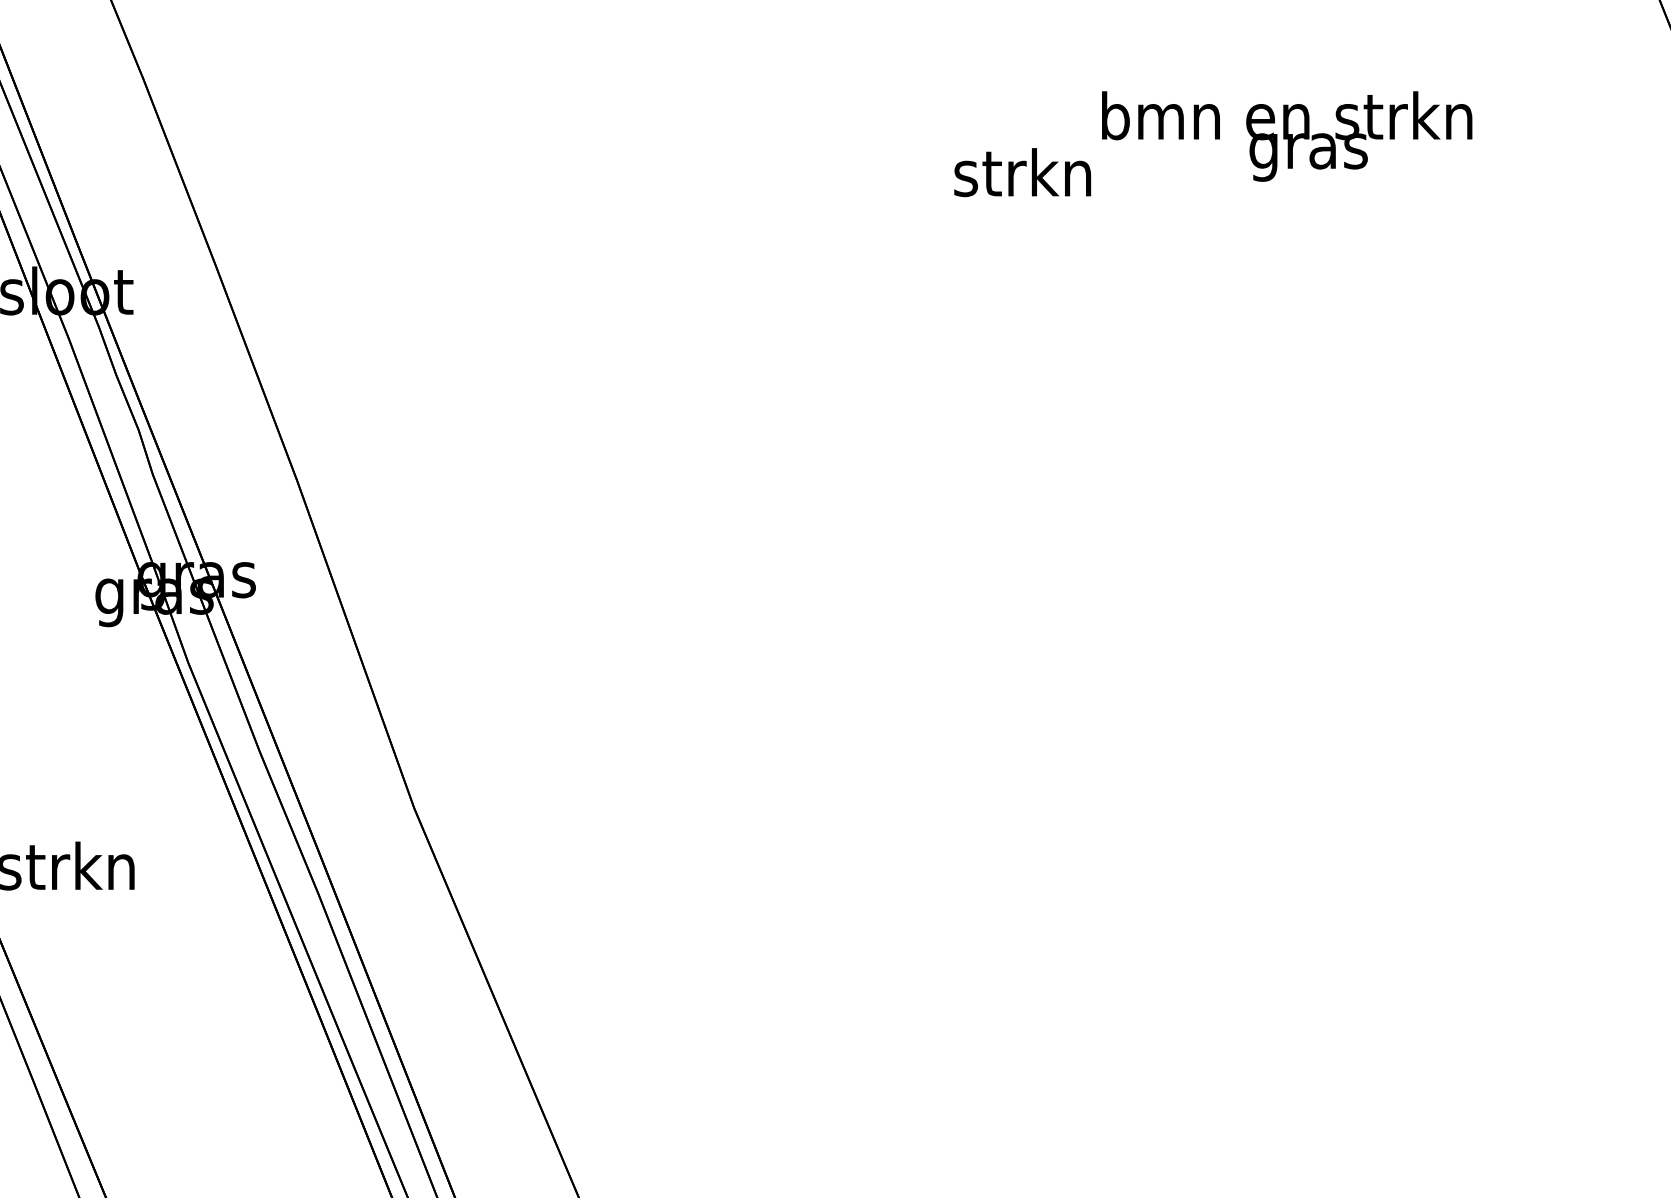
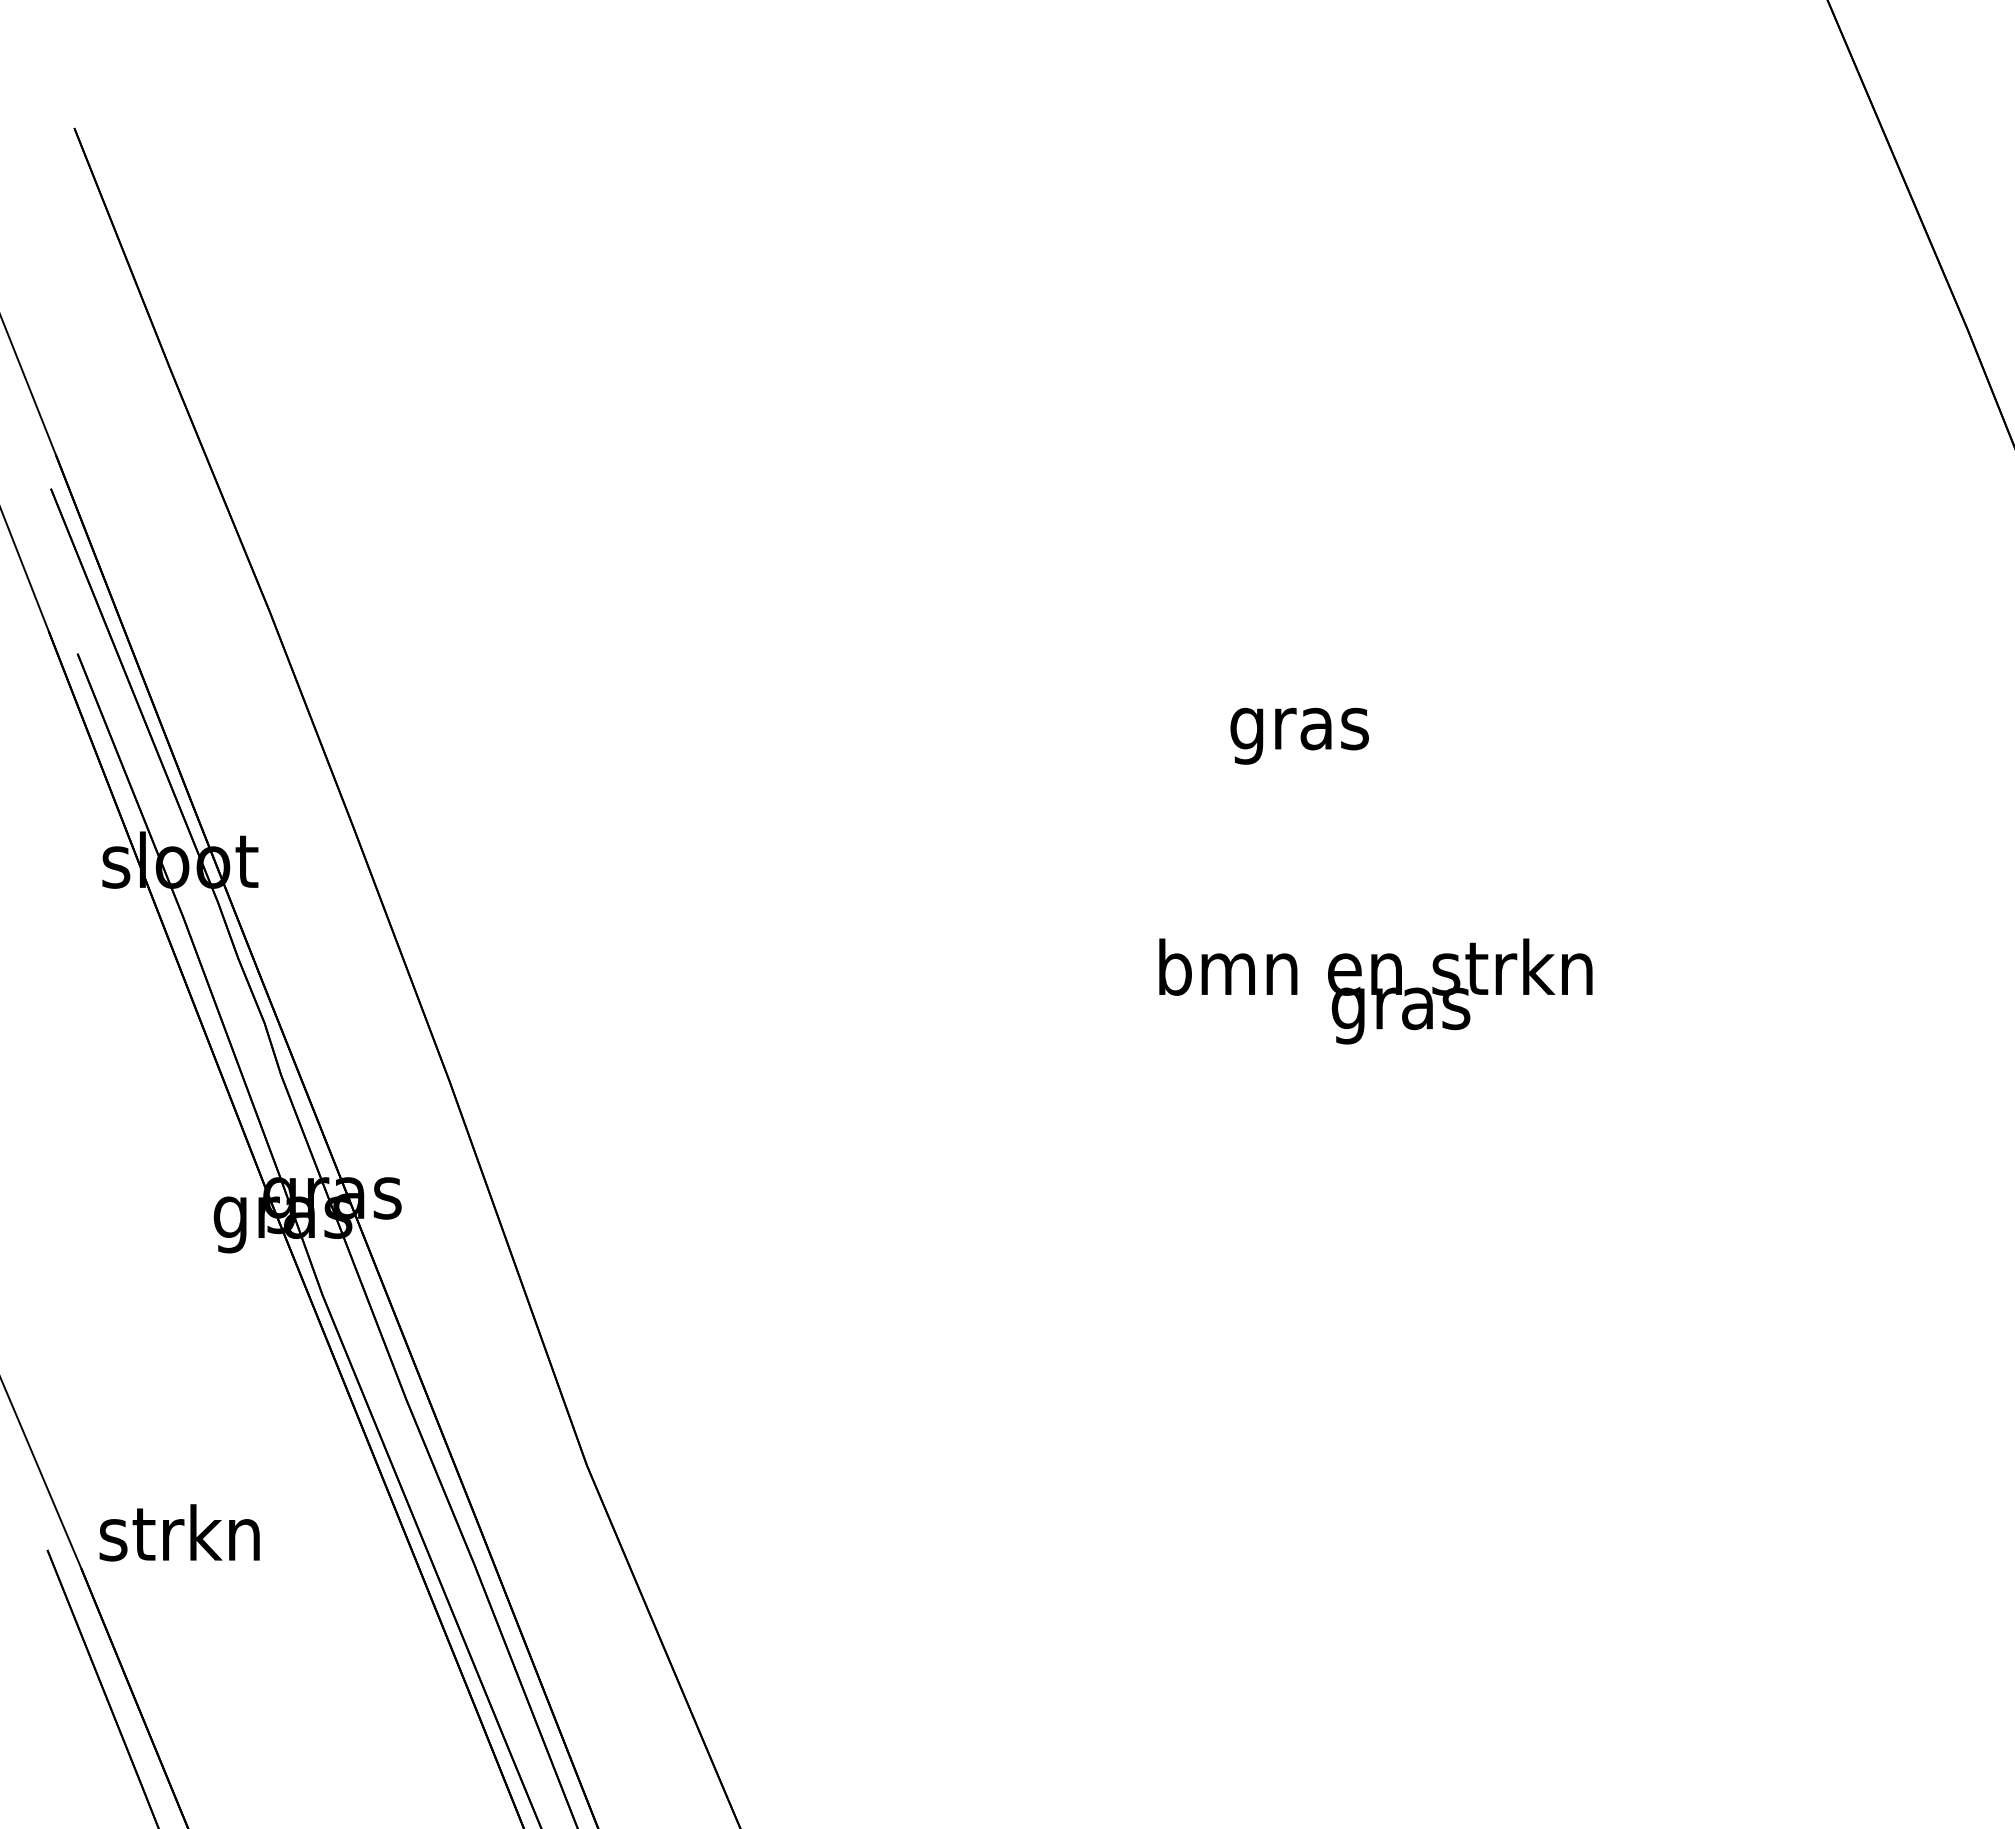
text: (1286, 136) -> (1375, 991), moved
text: (1022, 178) -> (1298, 728), strkn -> gras

